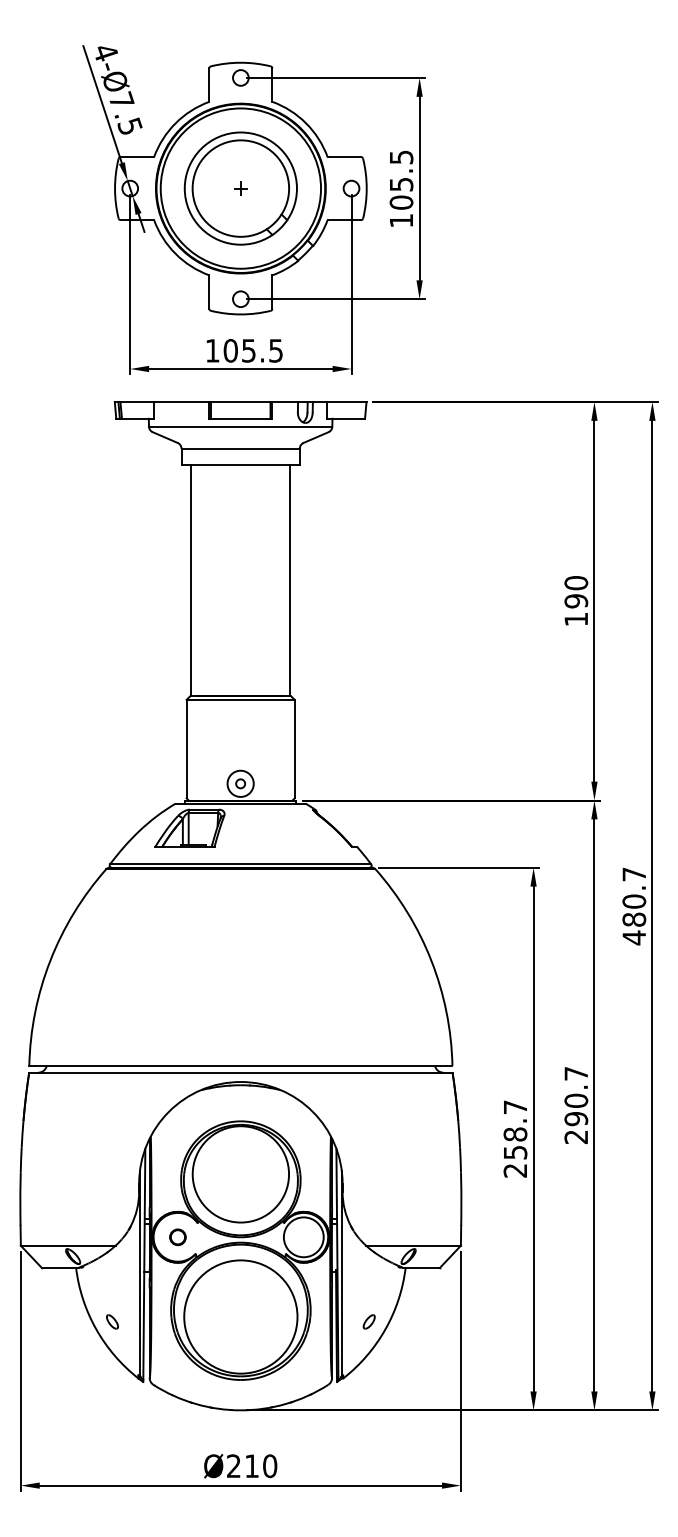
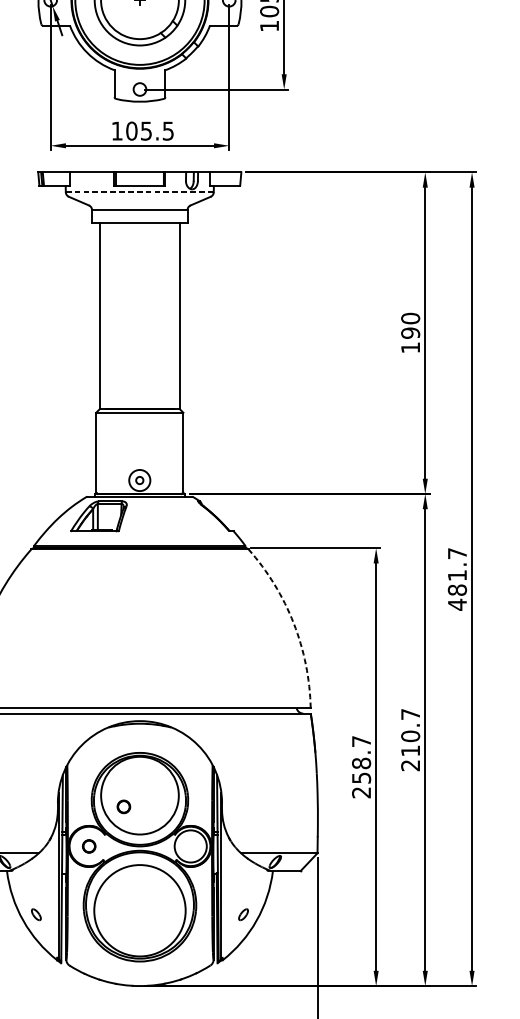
line: (240, 426) -> (139, 192), solid -> dashed
text: (634, 901) -> (457, 575), 480.7 -> 481.7
arc: (431, 960) -> (293, 623), solid -> dashed
text: (576, 1119) -> (410, 751), 290.7 -> 210.7
part: (220, 1188) -> (123, 807), added

